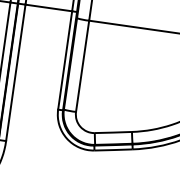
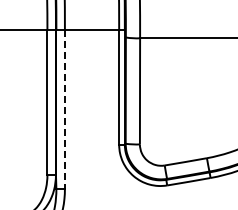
line: (15, 73) -> (64, 110), solid -> dashed

